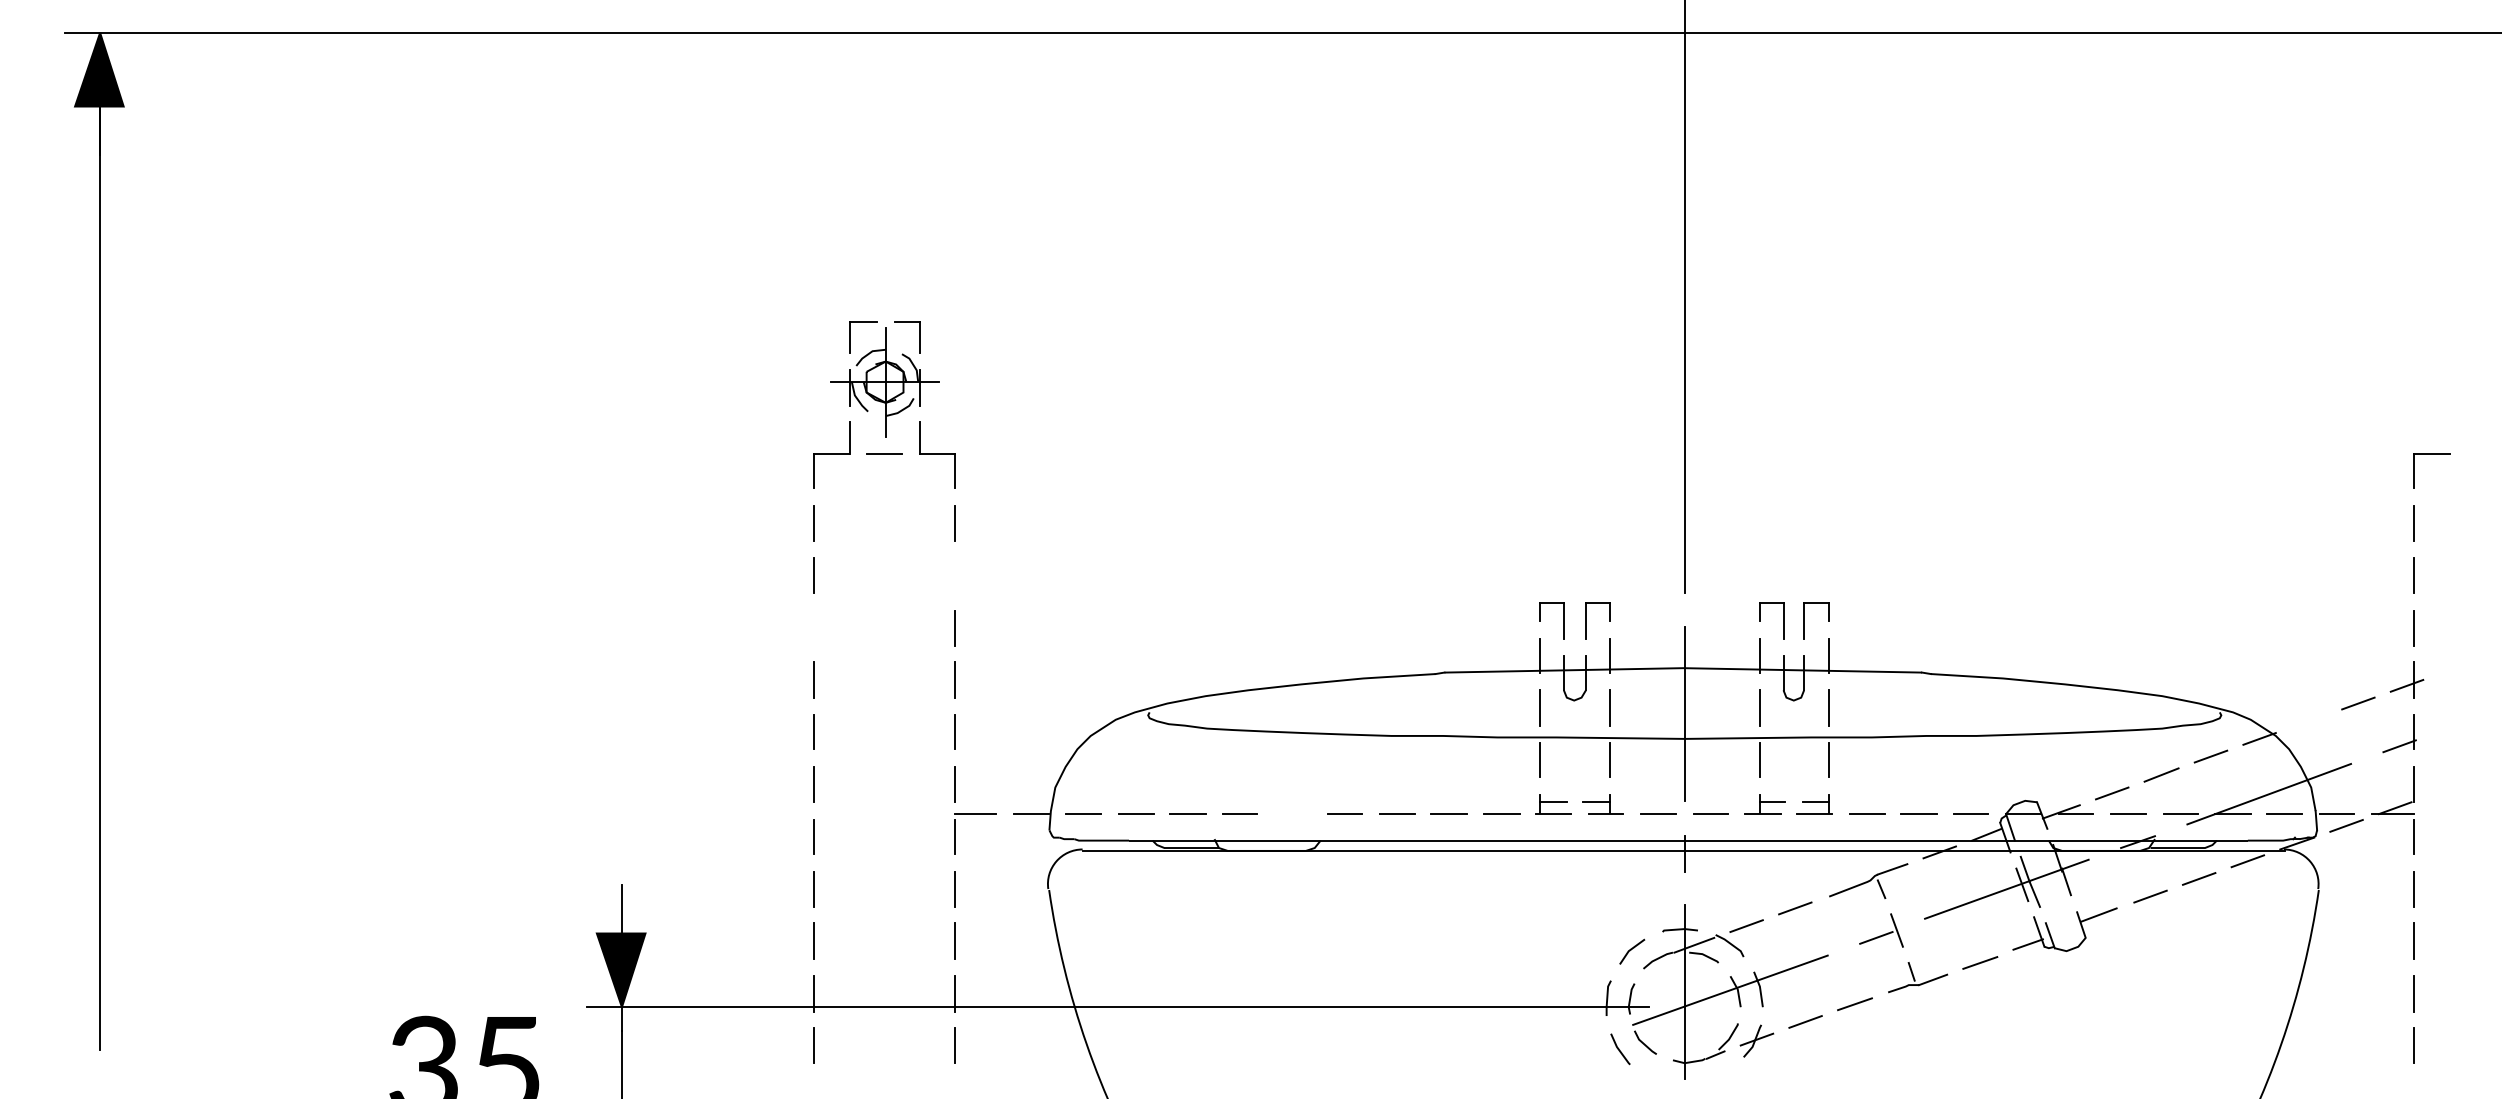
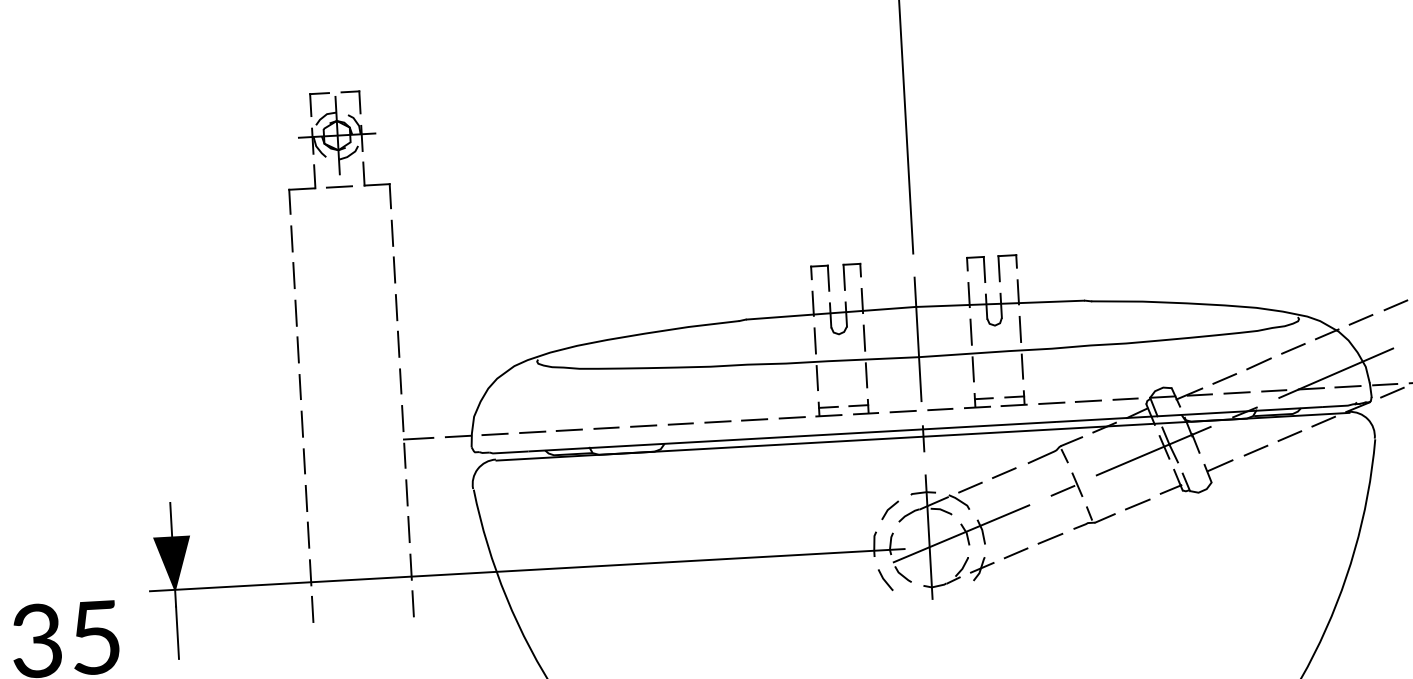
line: (955, 574) -> (394, 269), added
line: (813, 628) -> (296, 313), added
line: (2308, 721) -> (1361, 320), added
line: (1292, 814) -> (643, 426), added

